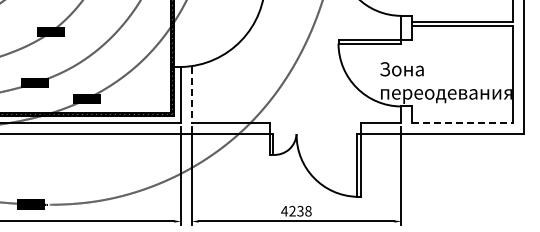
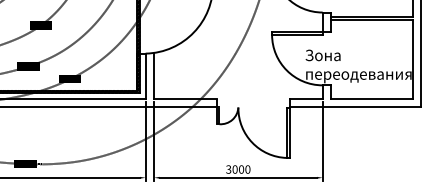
line: (191, 95) -> (153, 76), dashed -> solid
line: (462, 123) -> (371, 99), dashed -> solid
text: (296, 210) -> (238, 168), 4238 -> 3000

